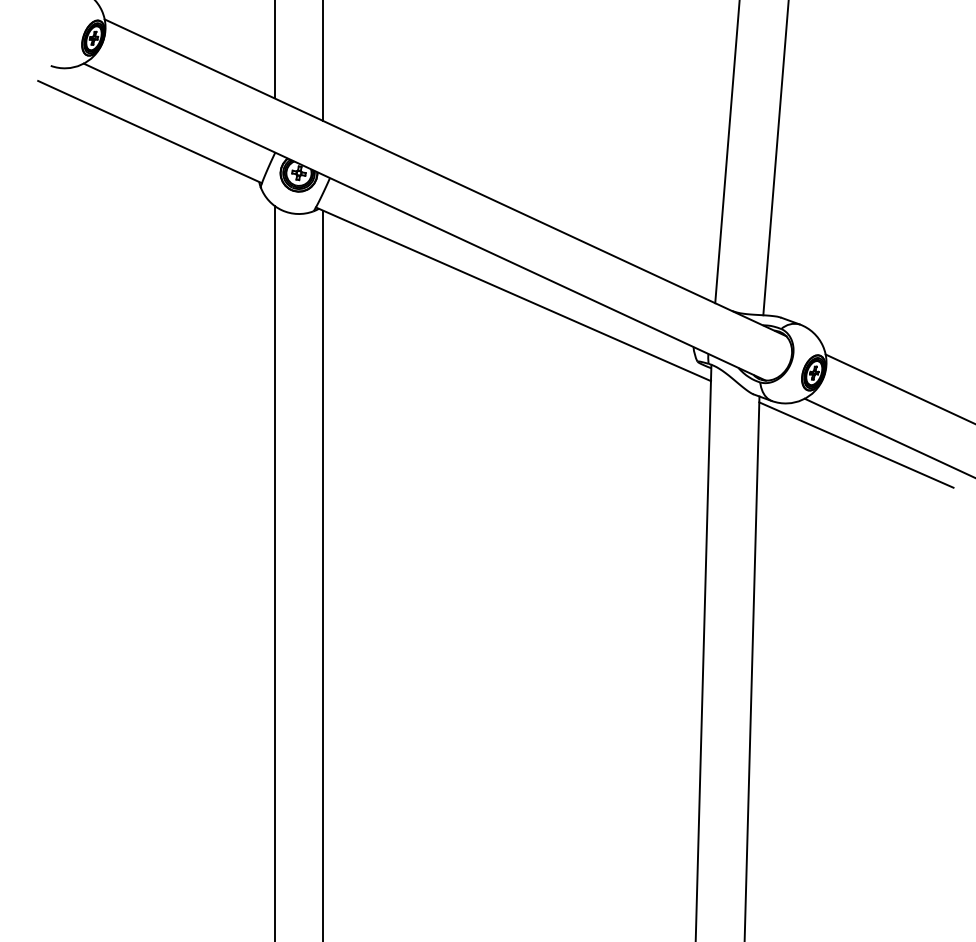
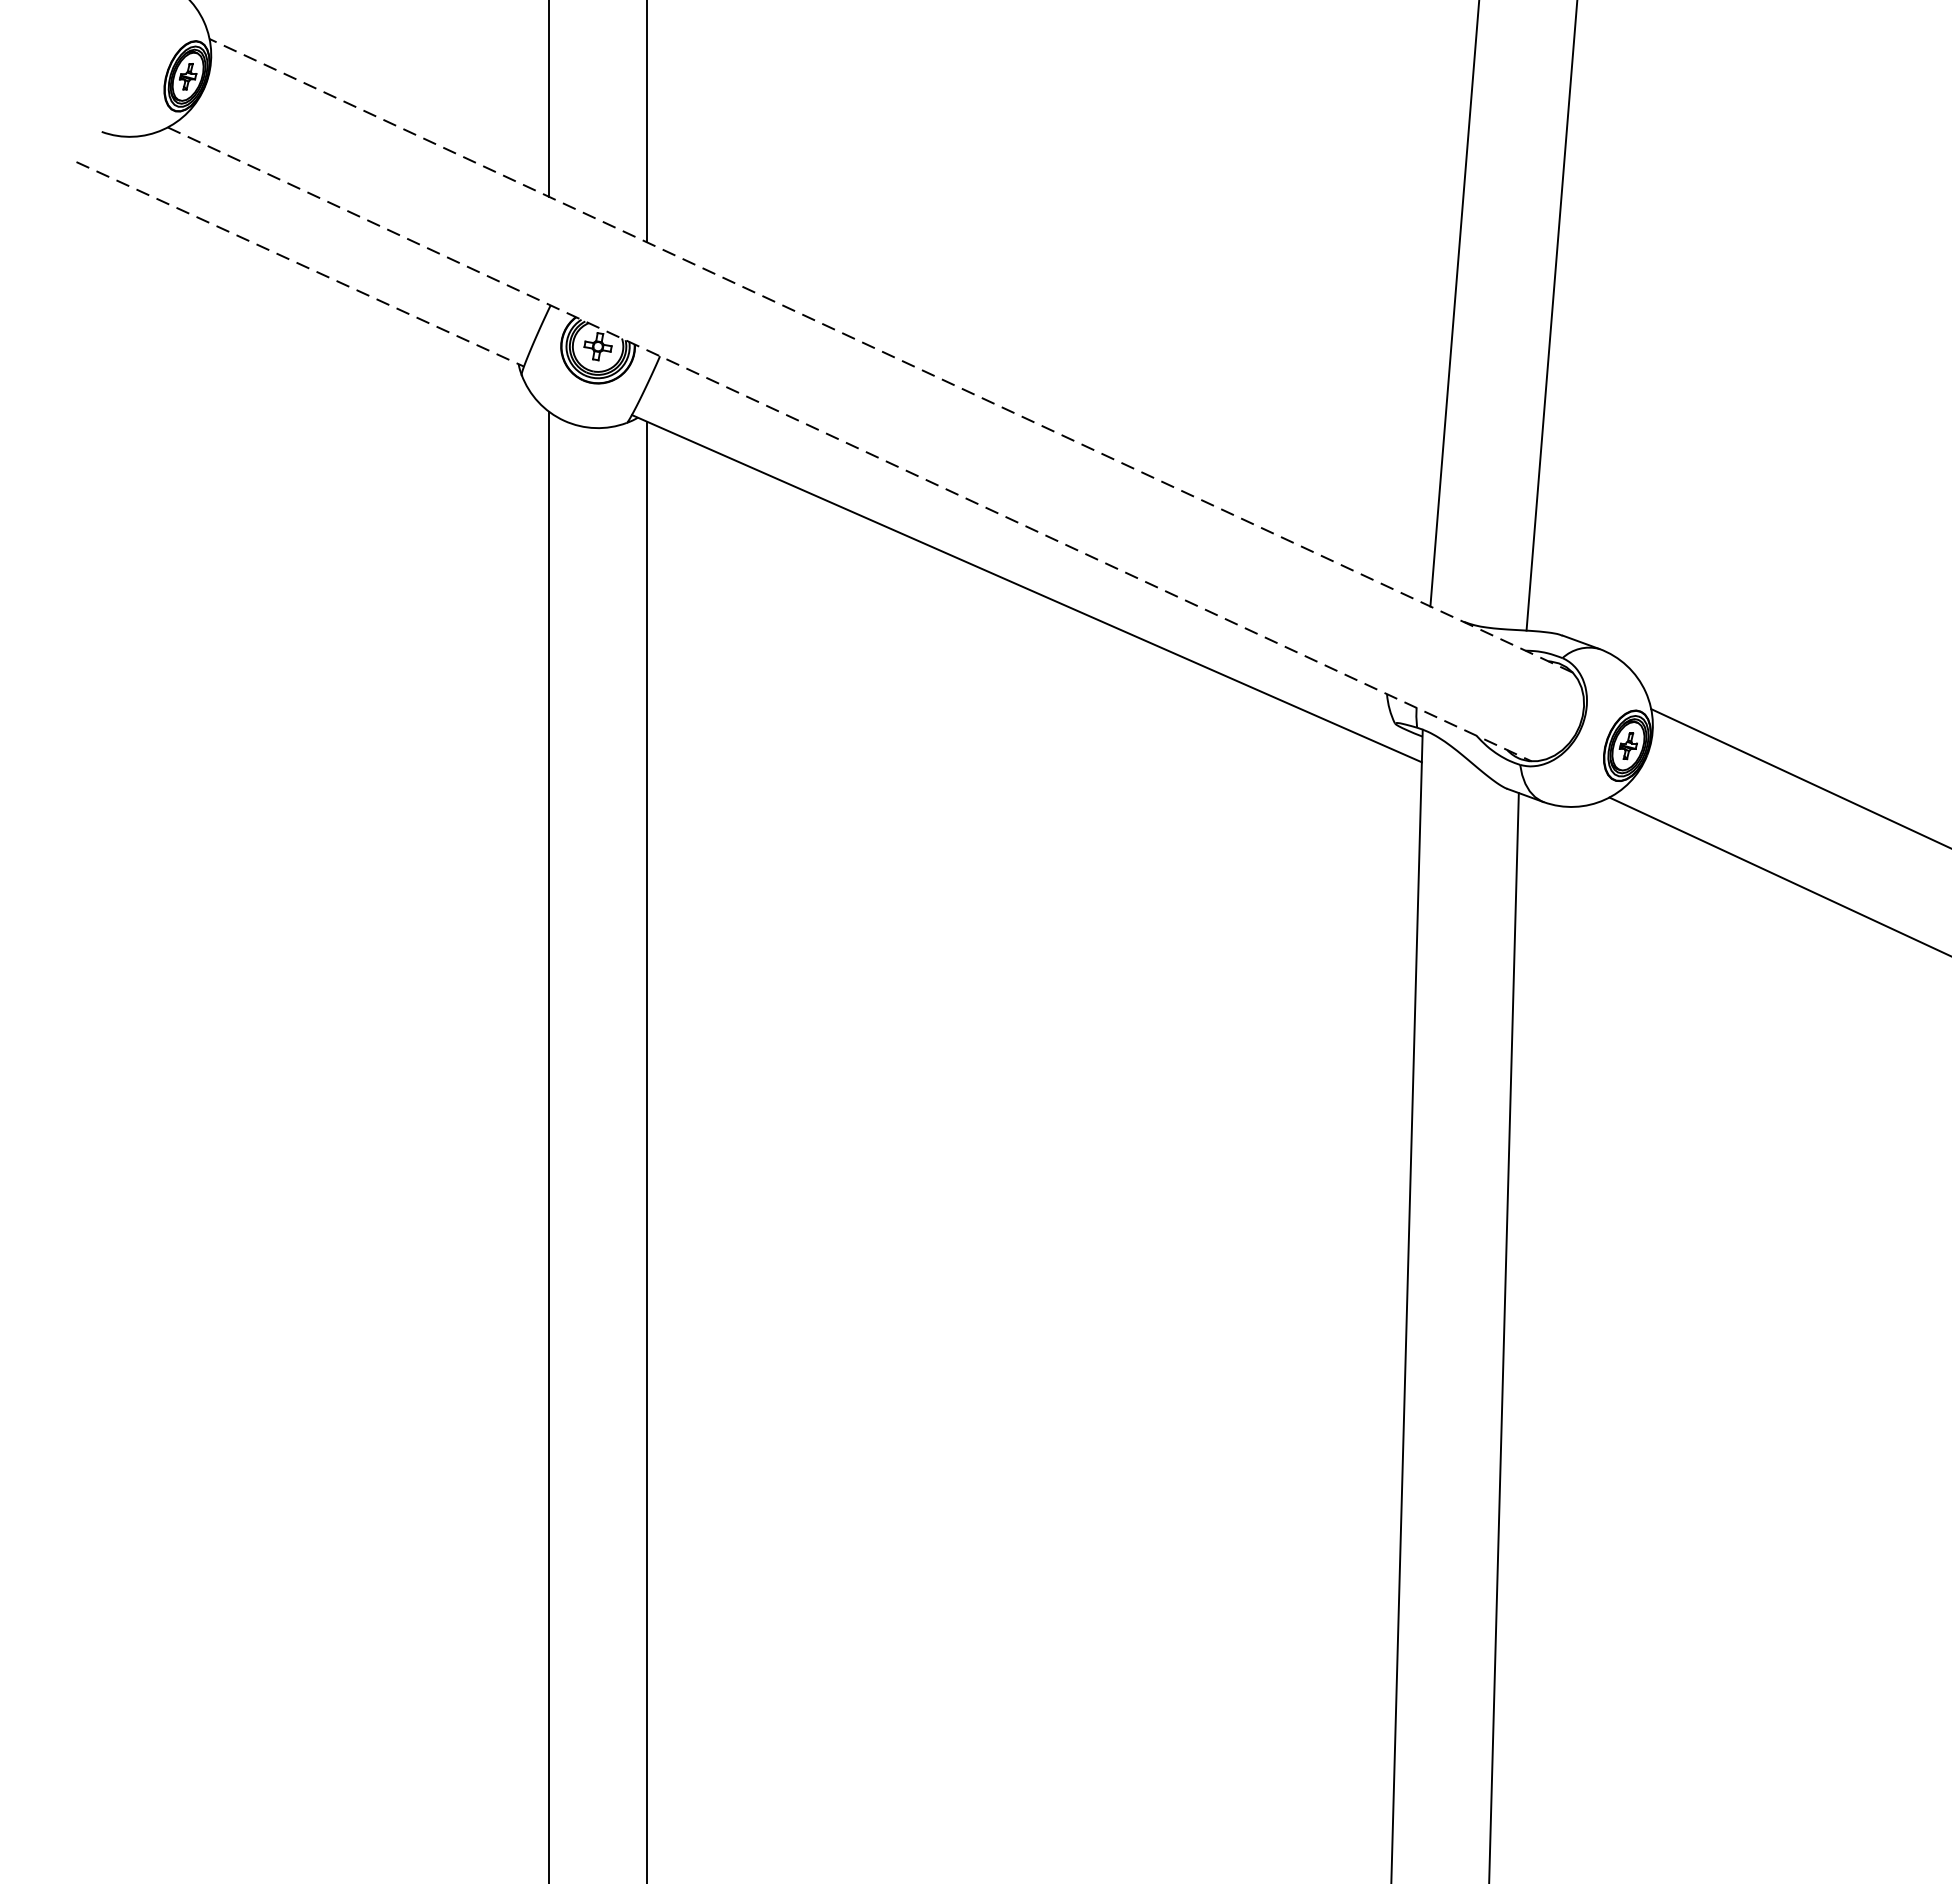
line: (150, 132) -> (301, 265), solid -> dashed
line: (445, 177) -> (891, 355), solid -> dashed
line: (425, 222) -> (851, 445), solid -> dashed
line: (856, 444) -> (1712, 889), removed

